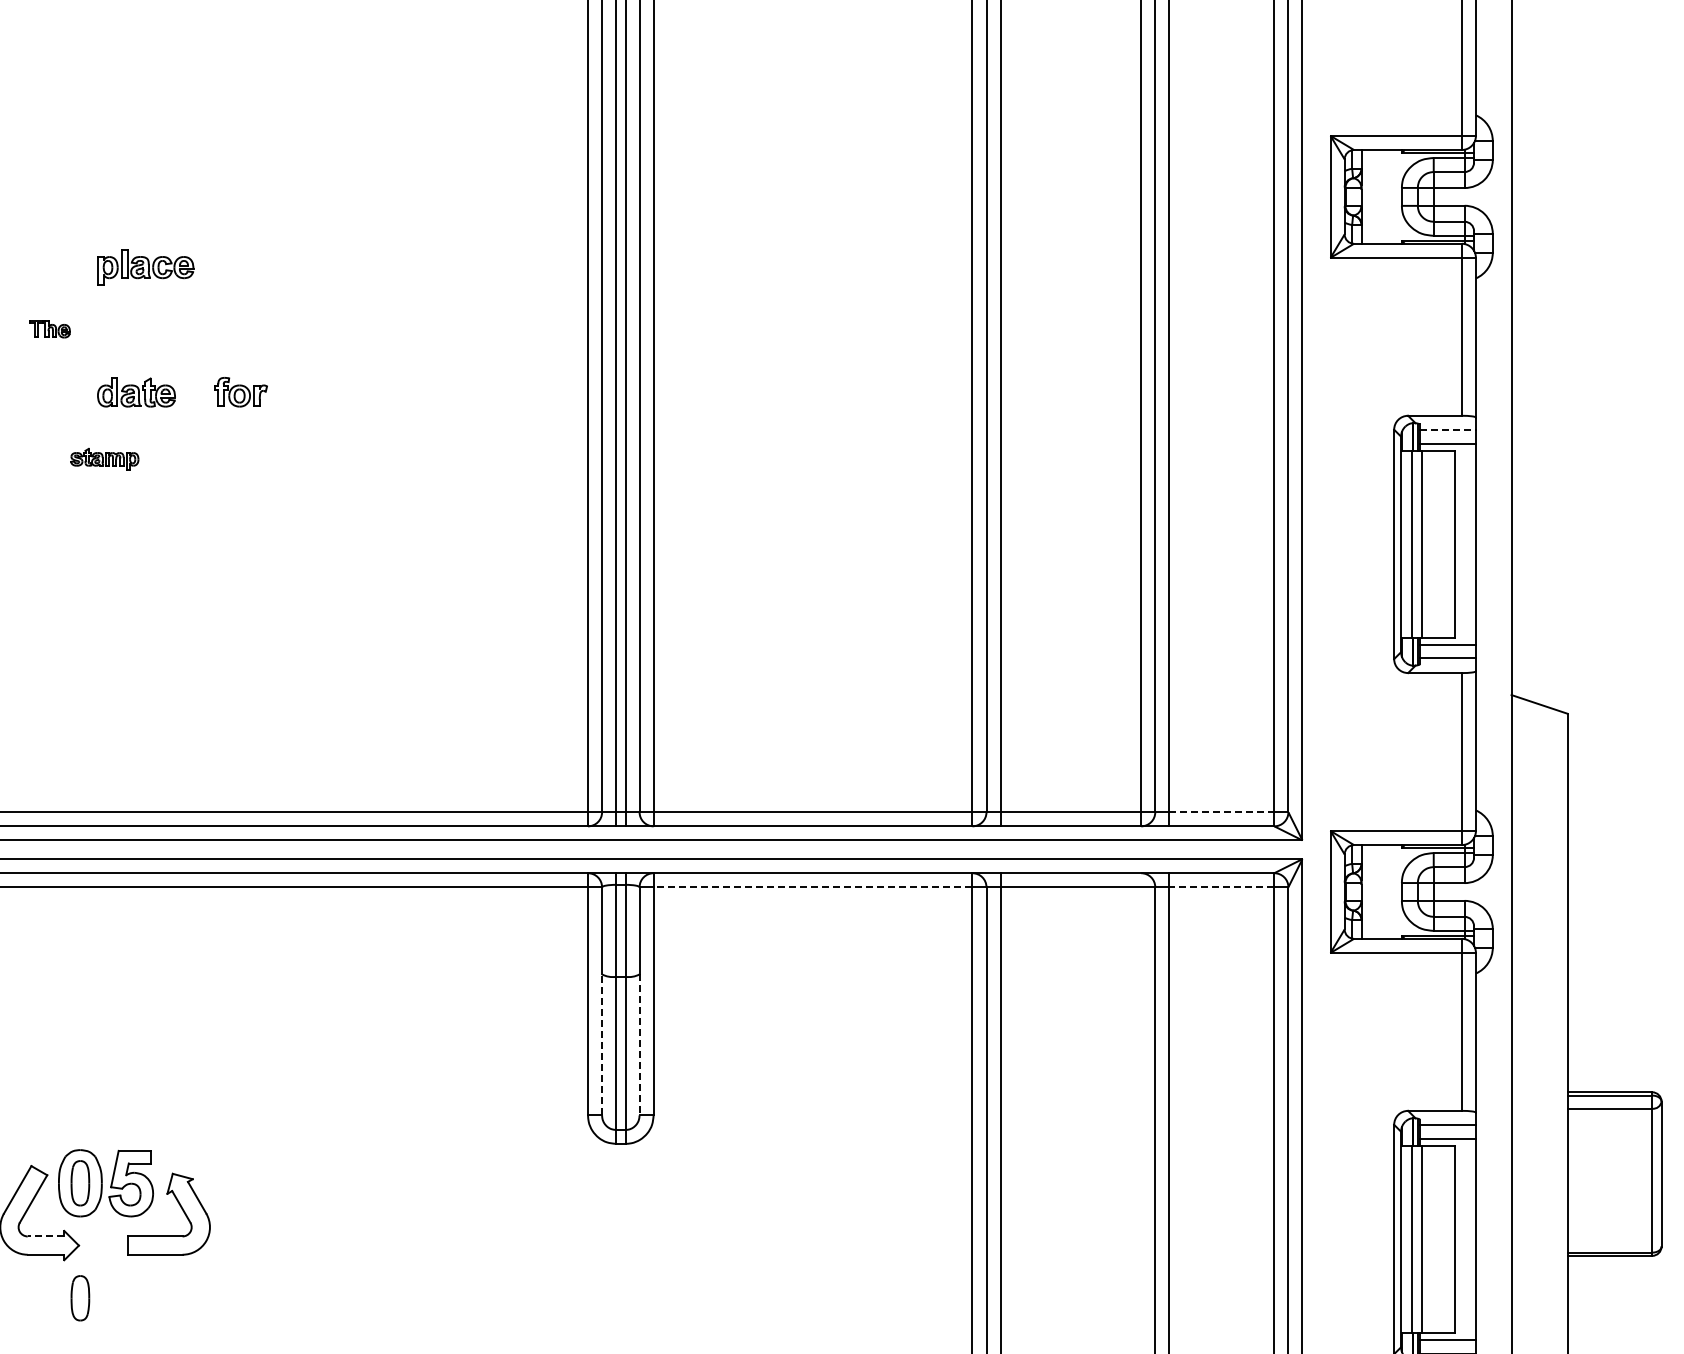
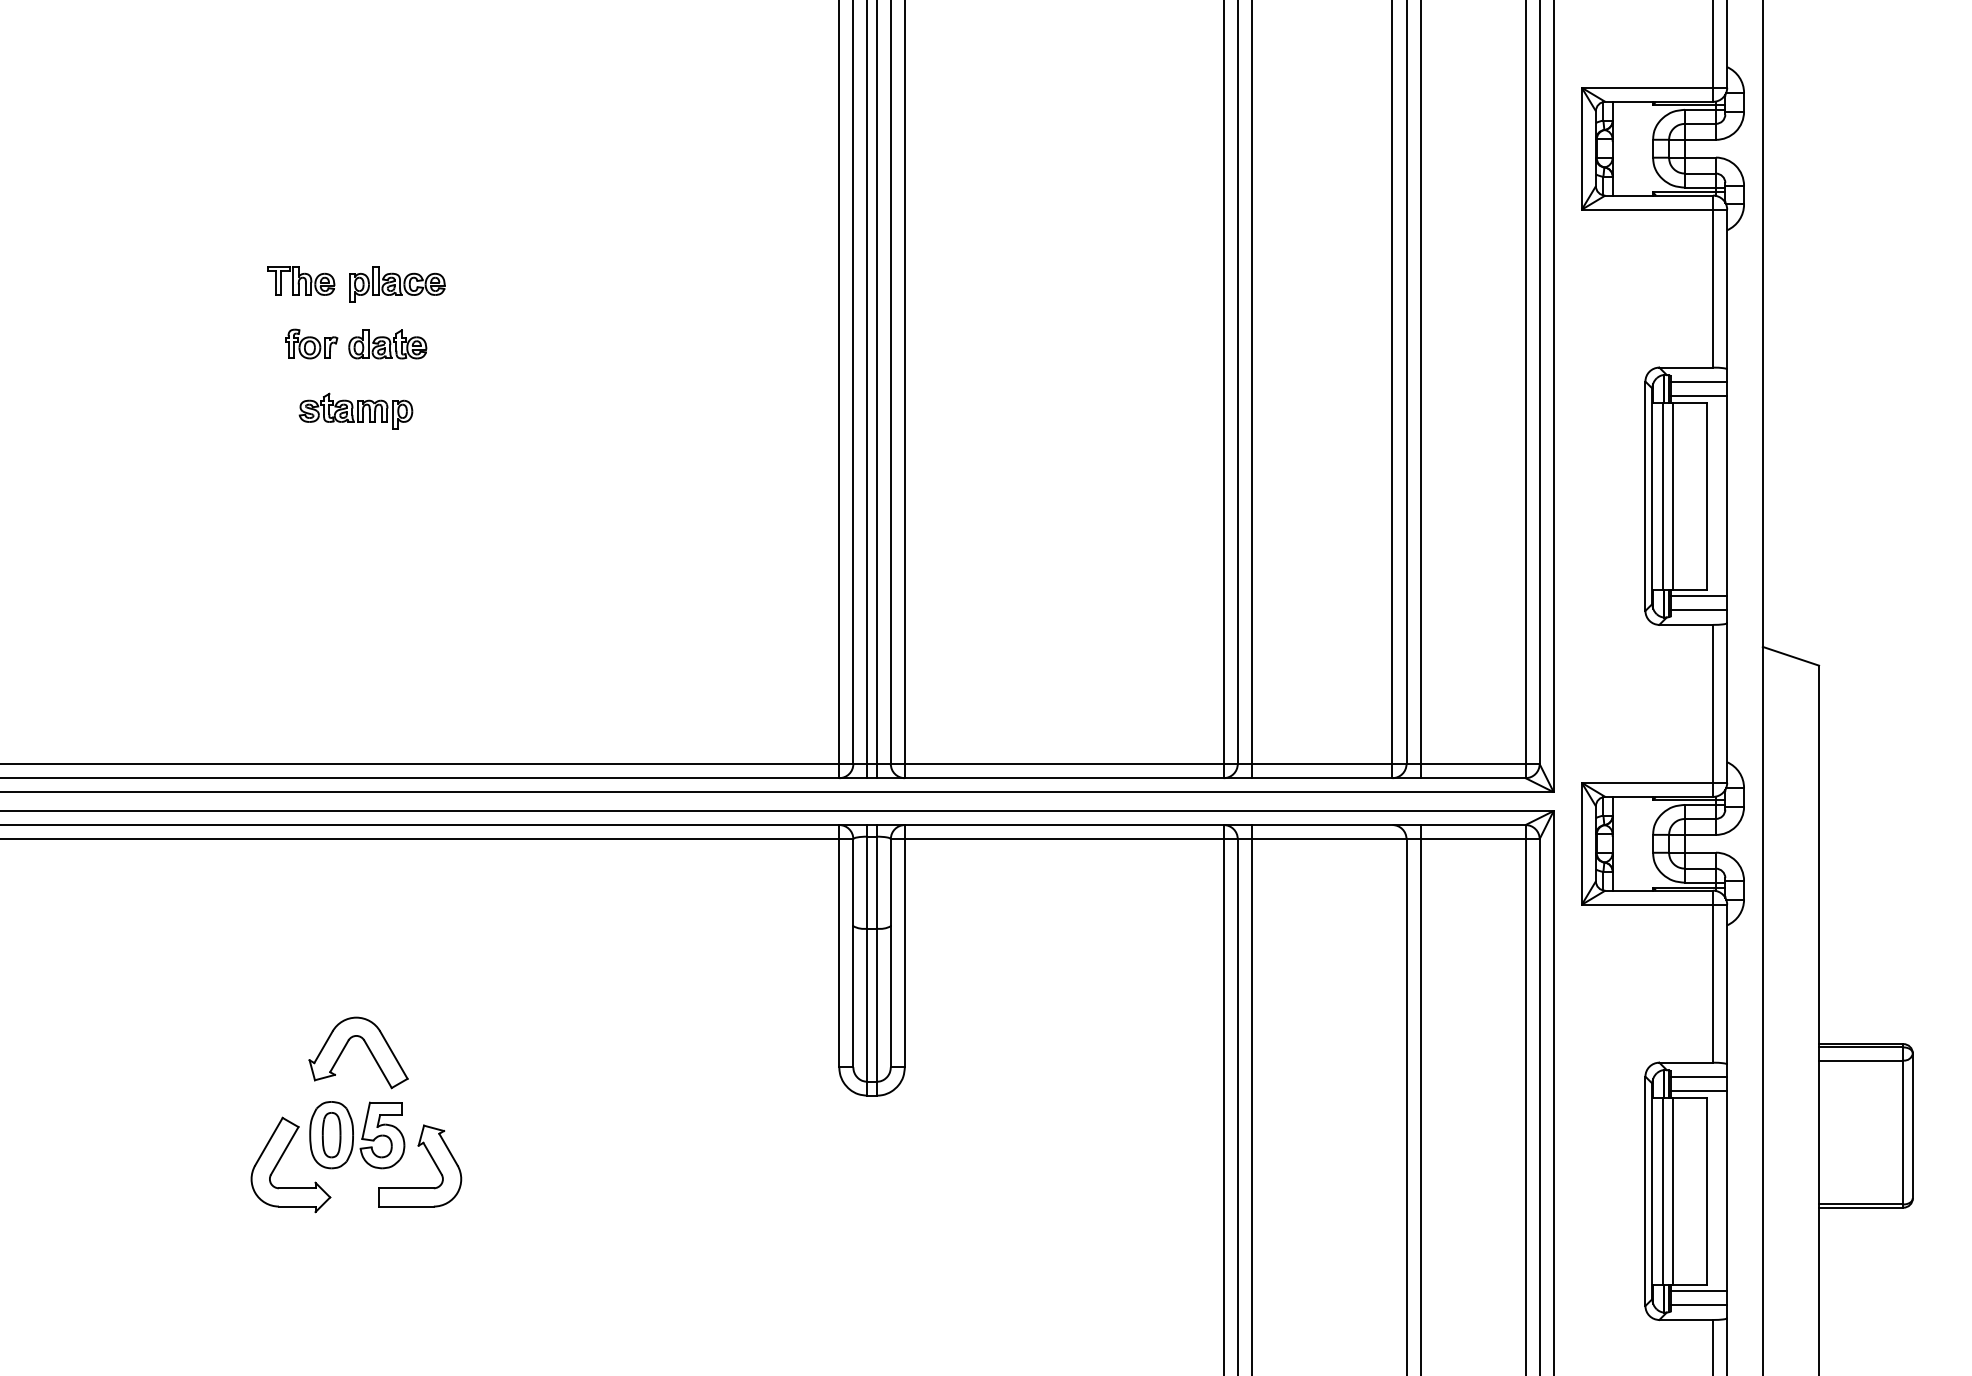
part: (146, 267) -> (397, 284), moved
part: (50, 328) -> (301, 280), size x1.67
part: (241, 391) -> (311, 343), moved
line: (1448, 430) -> (1699, 382), dashed -> solid
part: (104, 458) -> (355, 410), size x1.67
line: (1222, 812) -> (1473, 764), dashed -> solid
line: (812, 887) -> (1063, 839), dashed -> solid
line: (1222, 887) -> (1473, 839), dashed -> solid
line: (602, 1044) -> (853, 996), dashed -> solid
line: (639, 1044) -> (890, 996), dashed -> solid
part: (116, 1096) -> (367, 1048), added
line: (45, 1236) -> (296, 1188), dashed -> solid
part: (80, 1298) -> (331, 1250), removed

